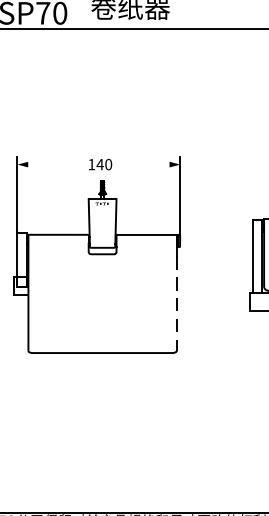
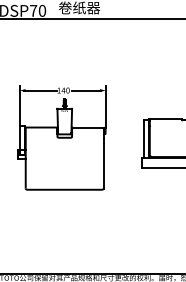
line: (56, 164) -> (40, 90), added
line: (143, 164) -> (86, 90), added
line: (176, 303) -> (103, 163), dashed -> solid

